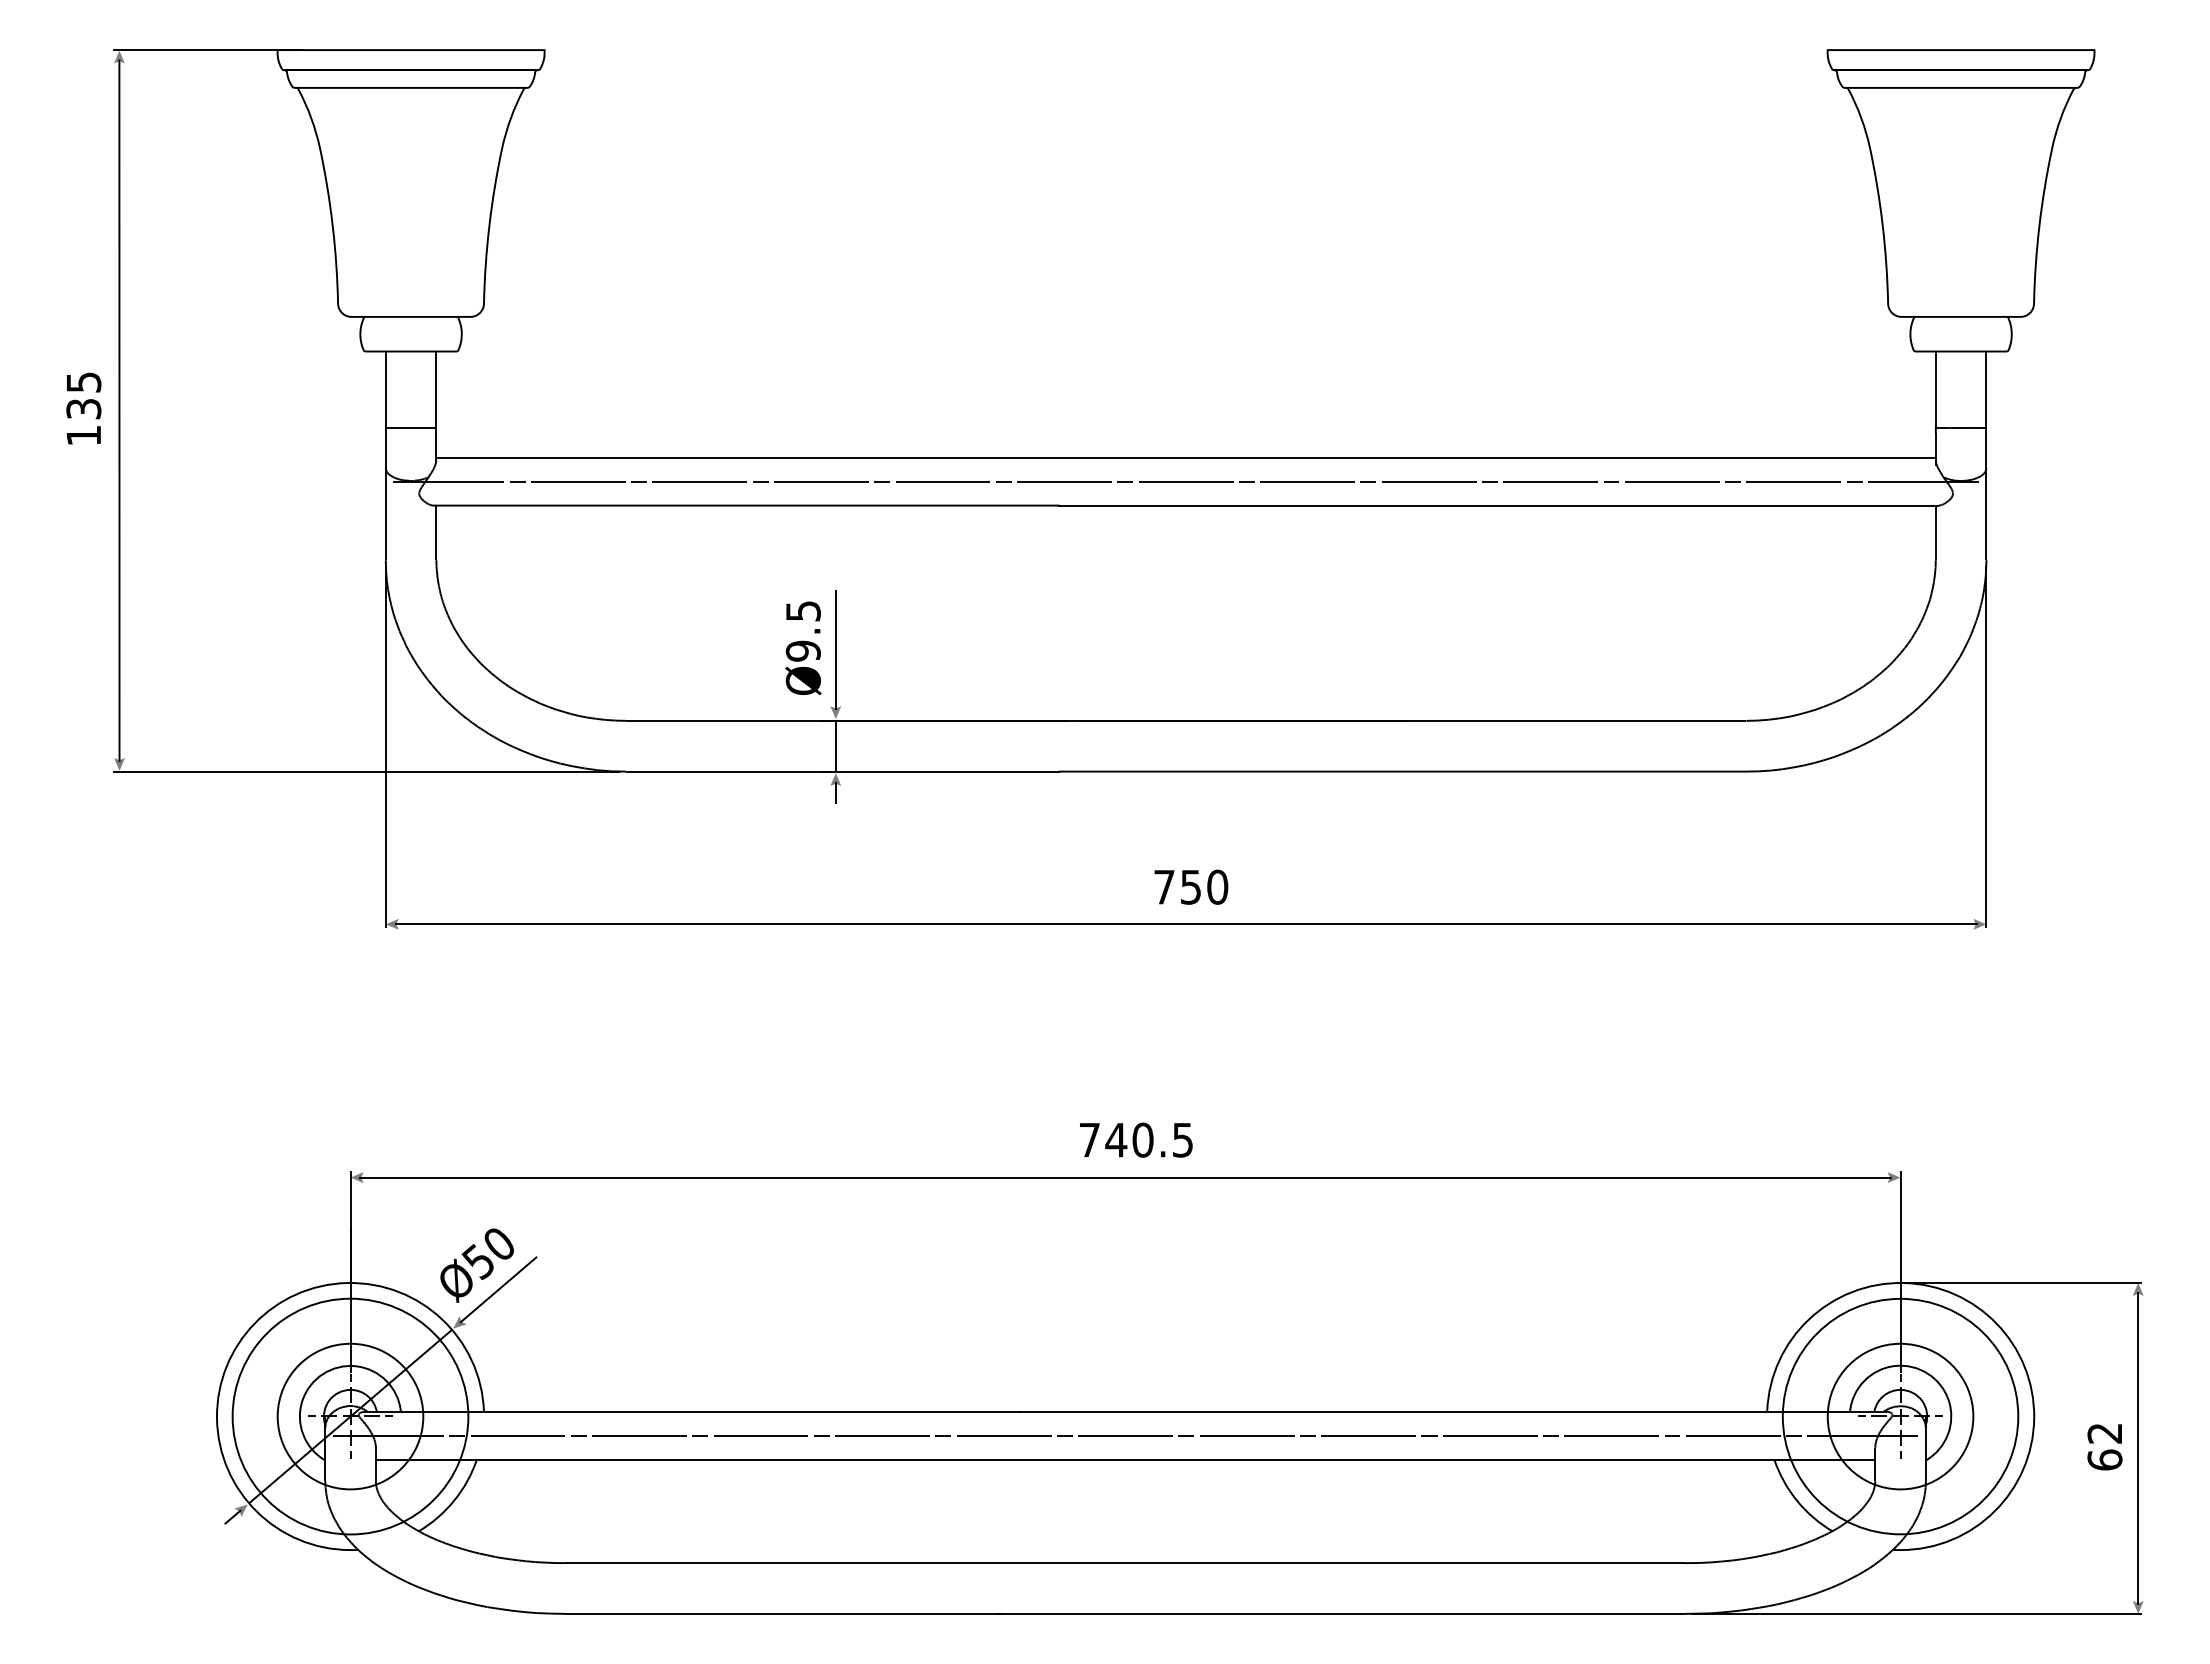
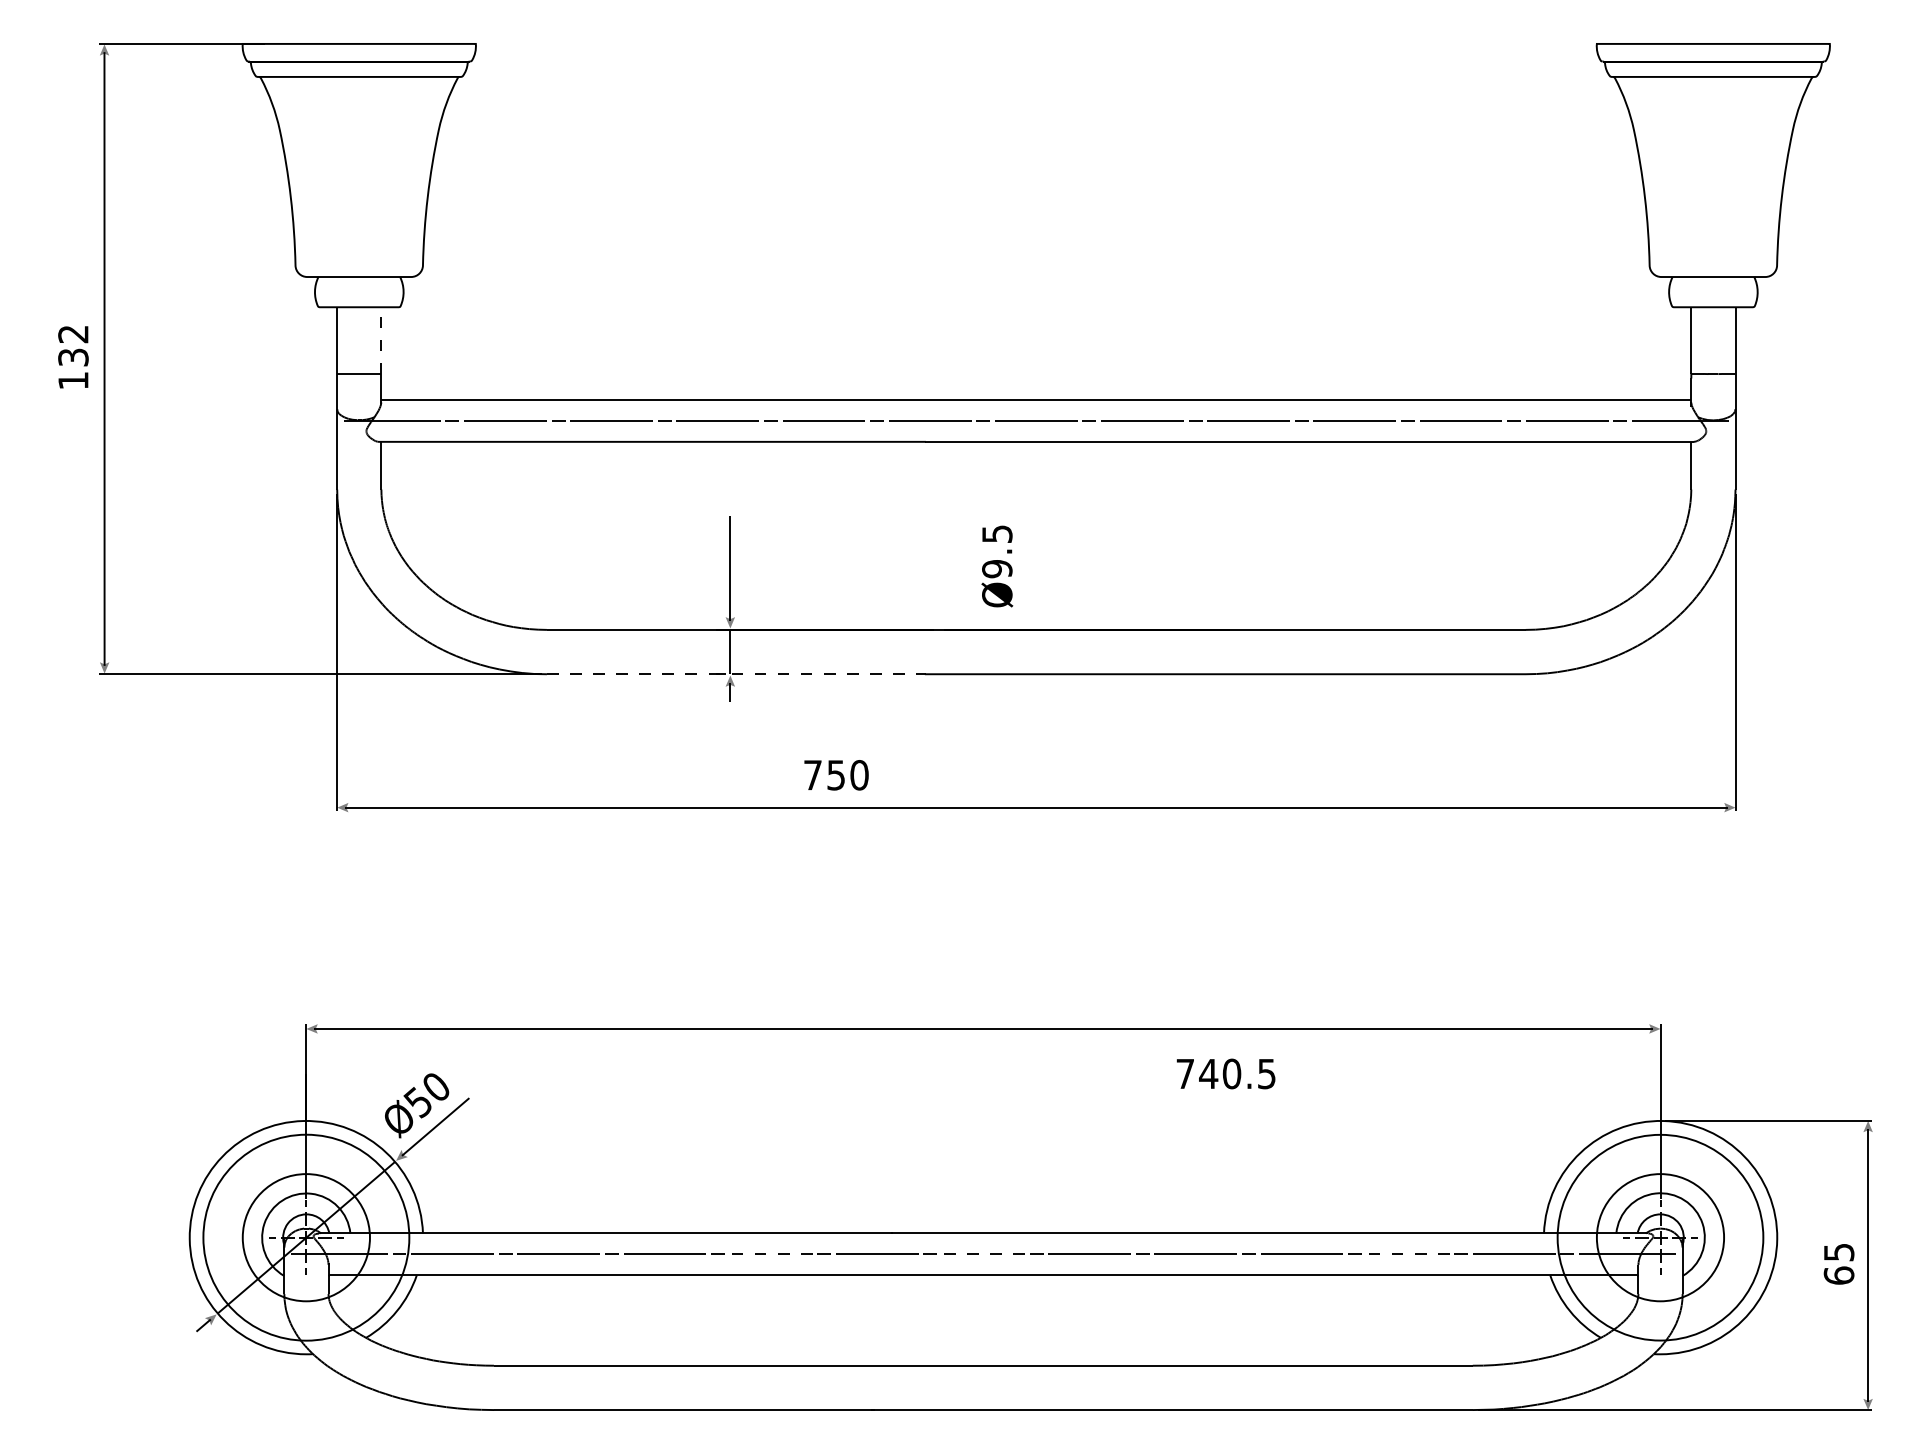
text: (83, 382) -> (73, 334), 135 -> 132
line: (436, 390) -> (381, 341), solid -> dashed
text: (803, 647) -> (997, 565), moved
line: (843, 771) -> (737, 674), solid -> dashed
text: (1191, 886) -> (836, 774), moved
text: (1136, 1139) -> (1226, 1073), moved
text: (2104, 1433) -> (1838, 1252), 62 -> 65
line: (882, 1435) -> (771, 1254), solid -> dashed
line: (1125, 1435) -> (983, 1254), solid -> dashed
line: (1611, 1435) -> (1407, 1254), solid -> dashed

